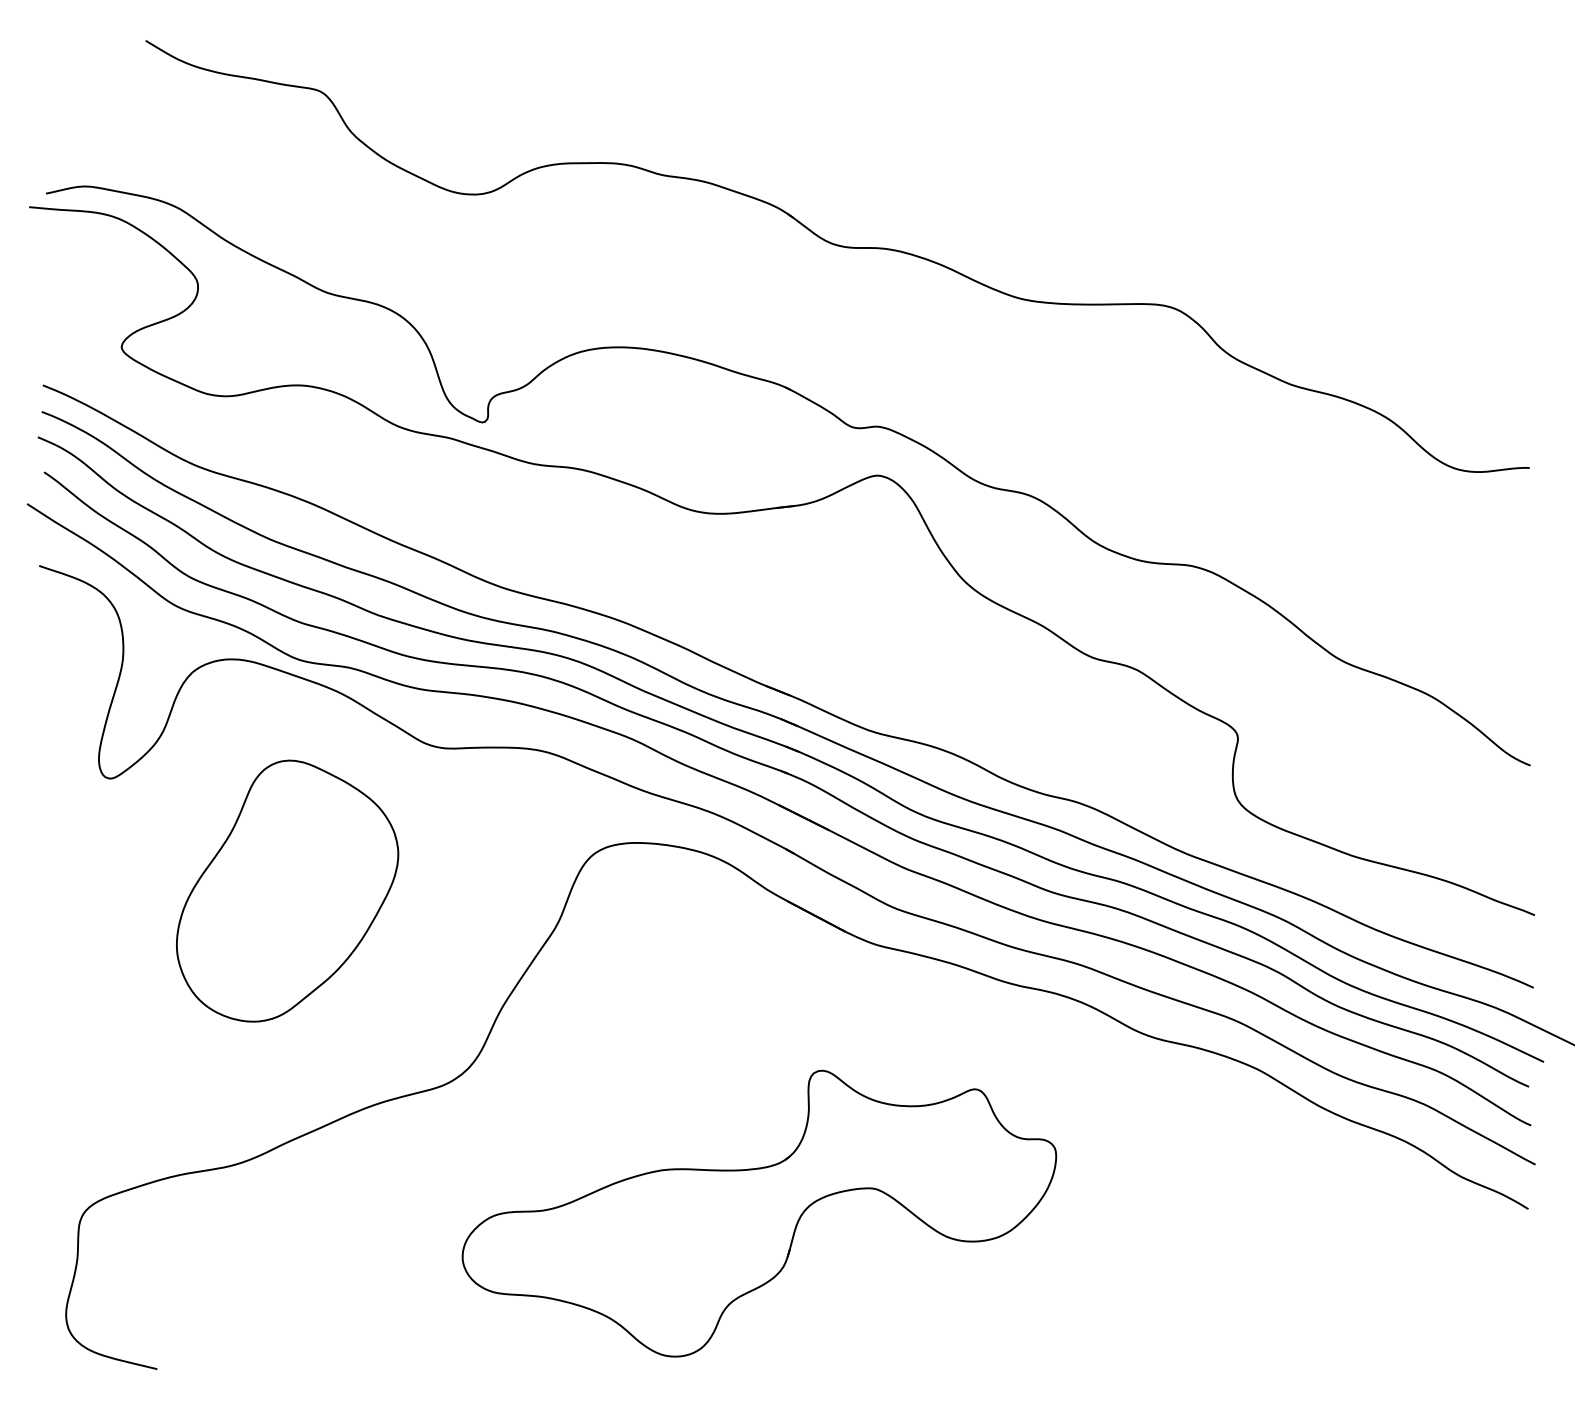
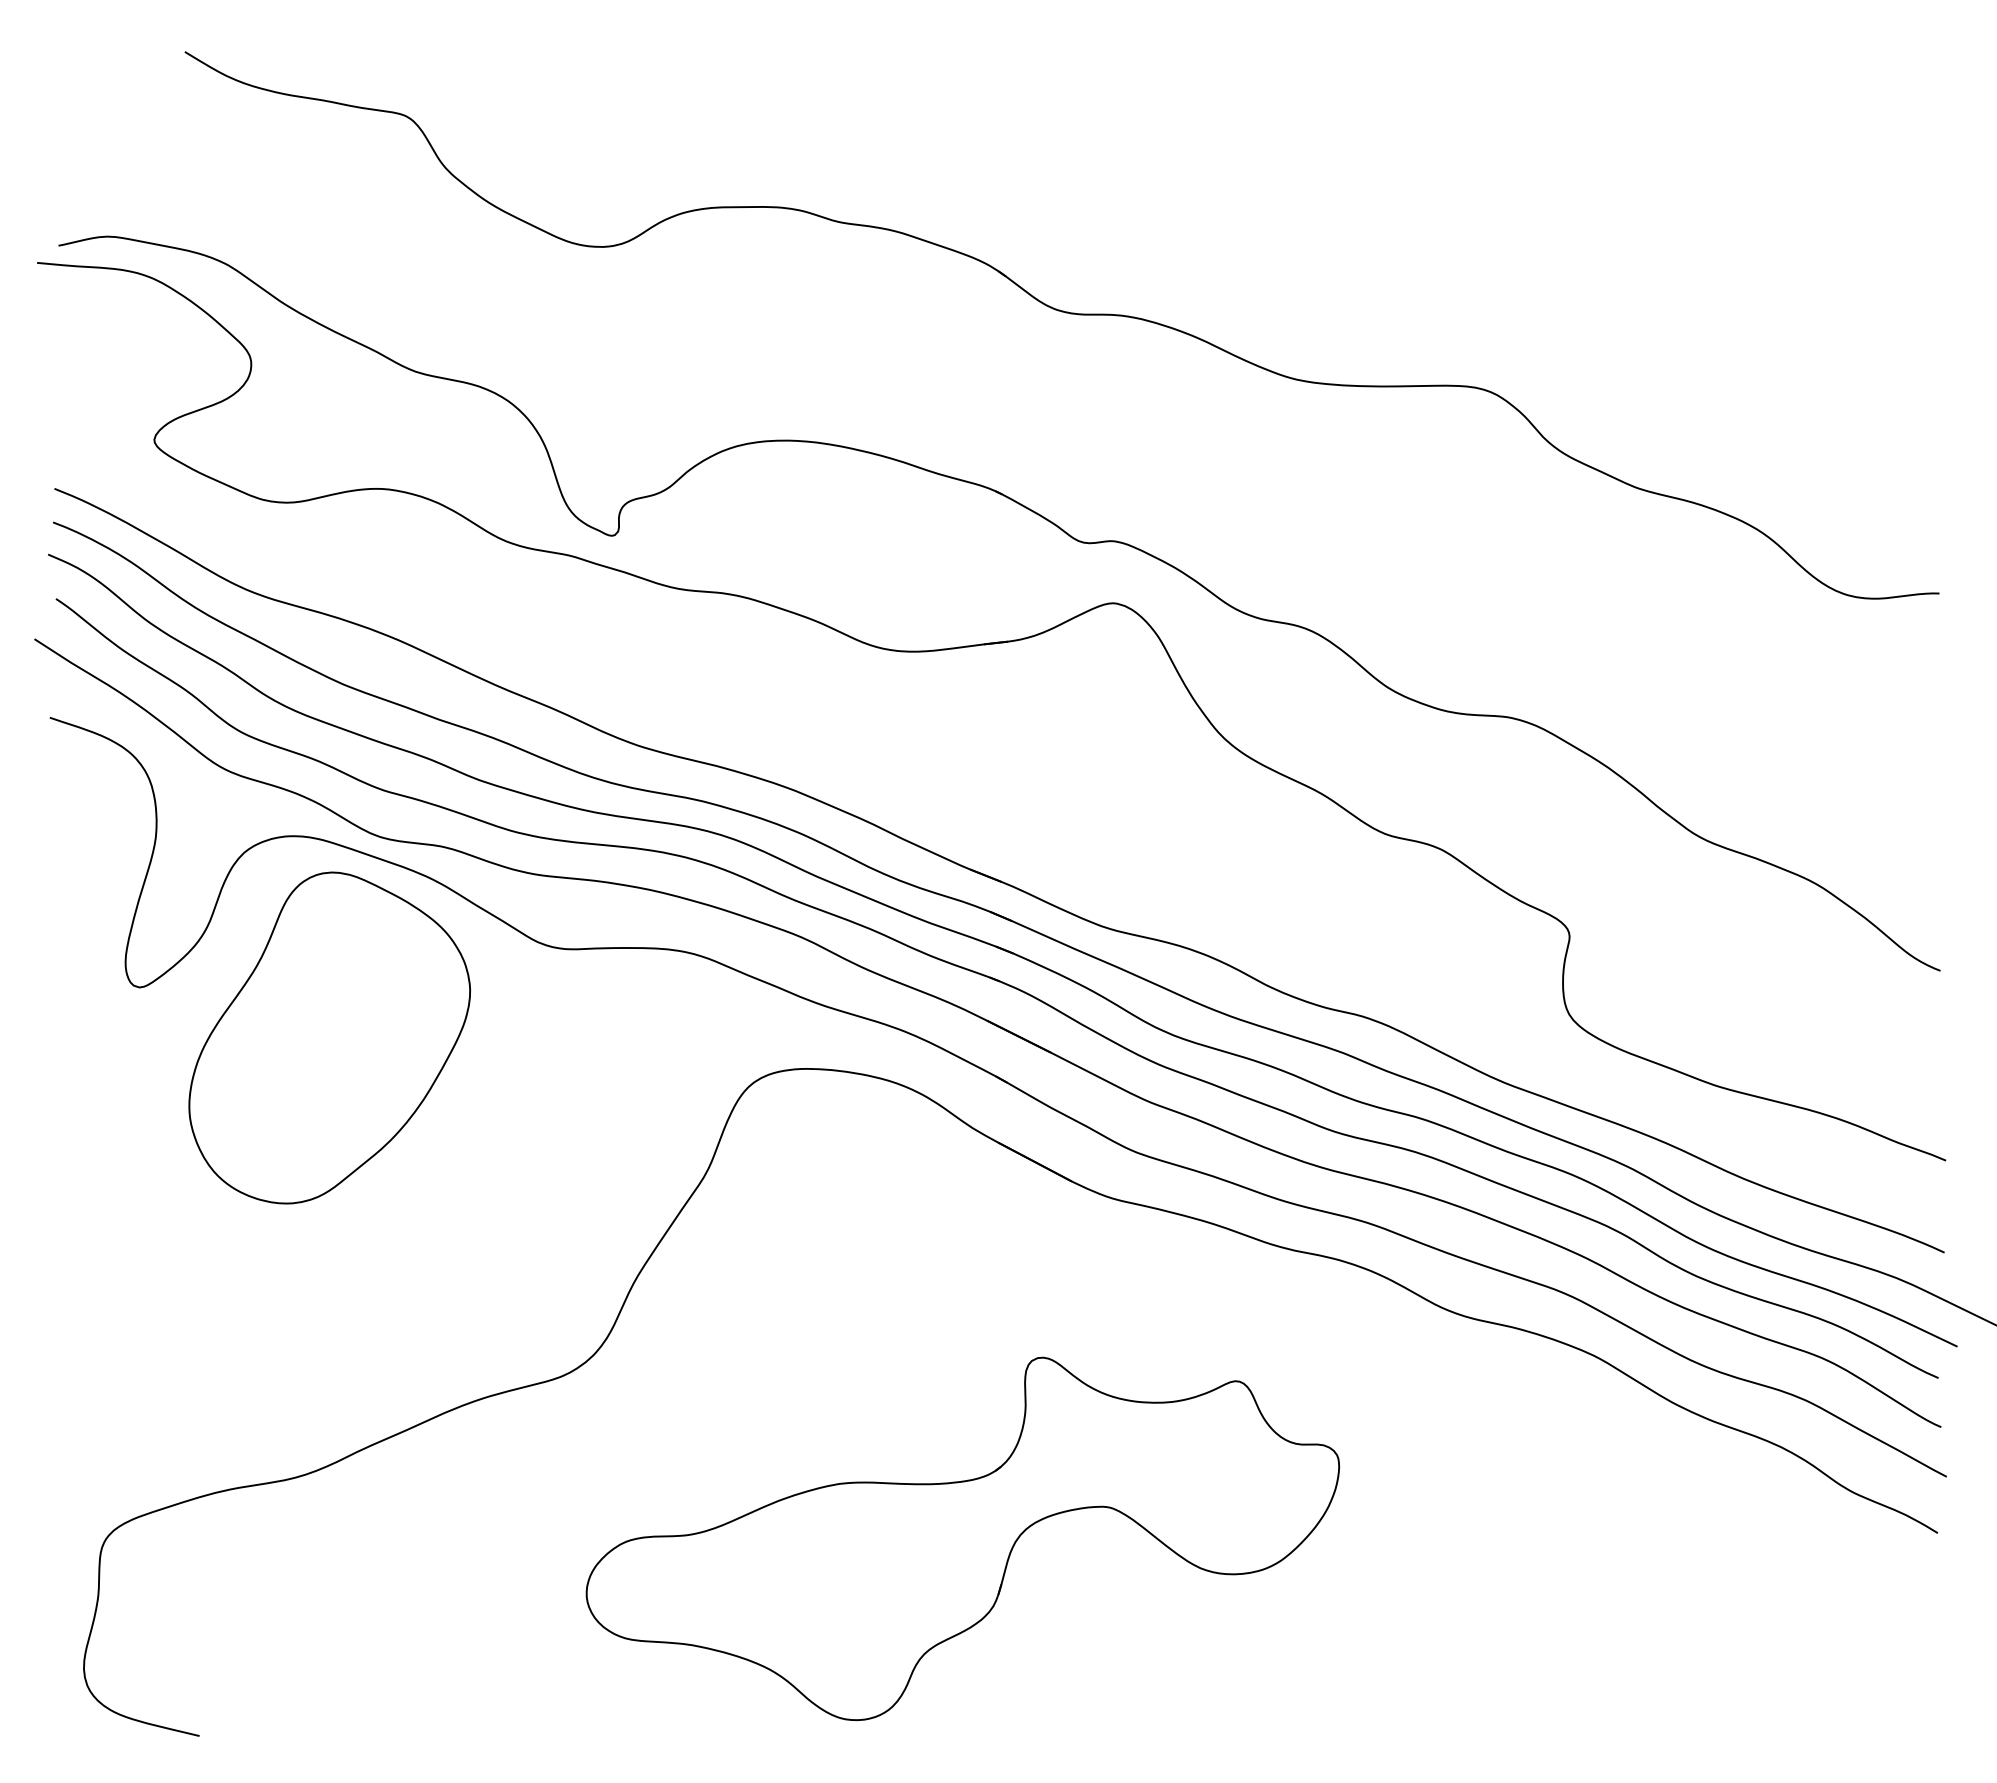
part: (287, 890) -> (329, 1037), moved

